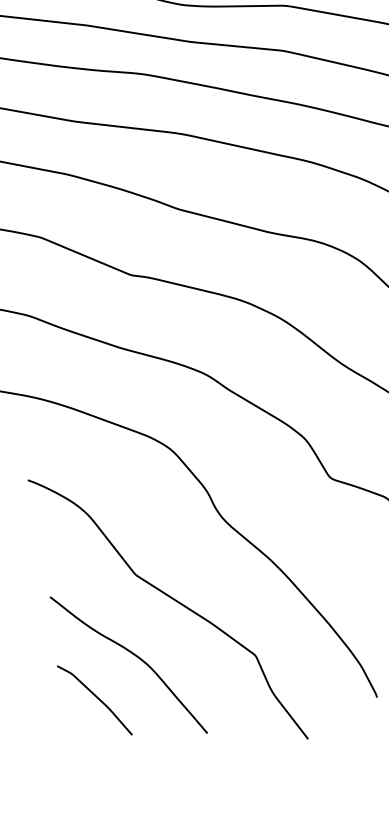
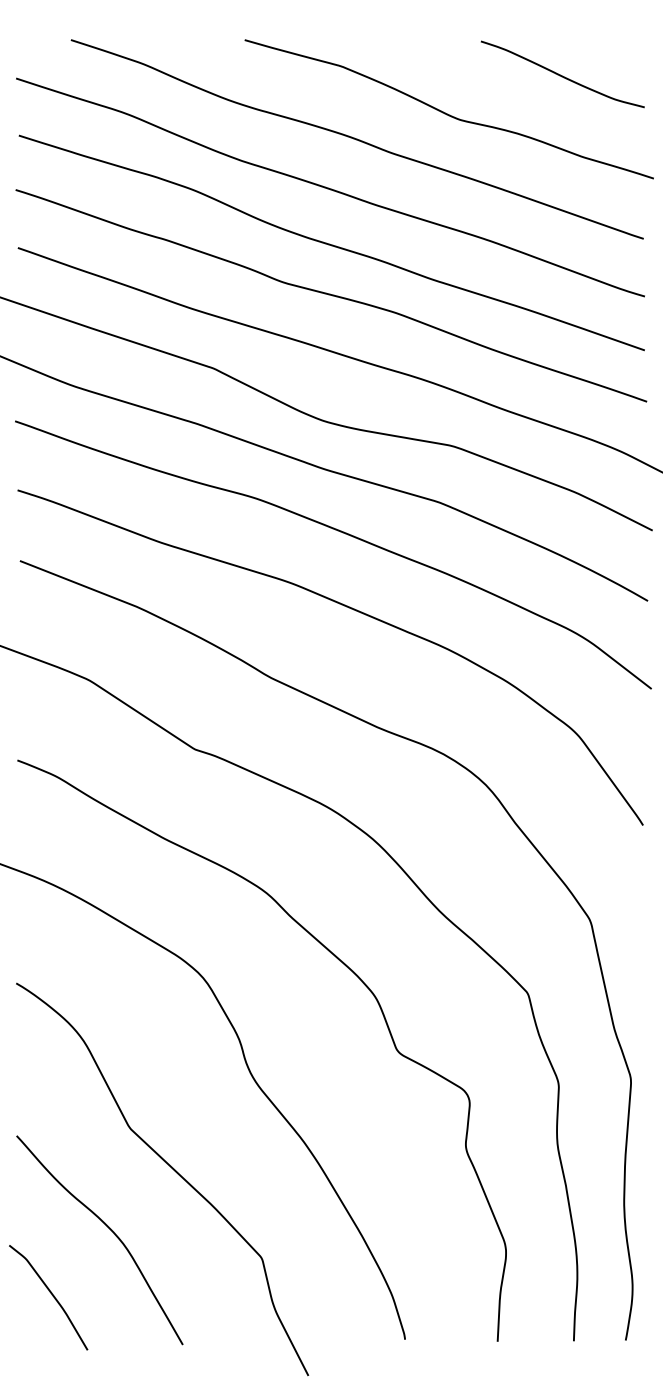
curve: (97, 698) -> (52, 1296), moved

